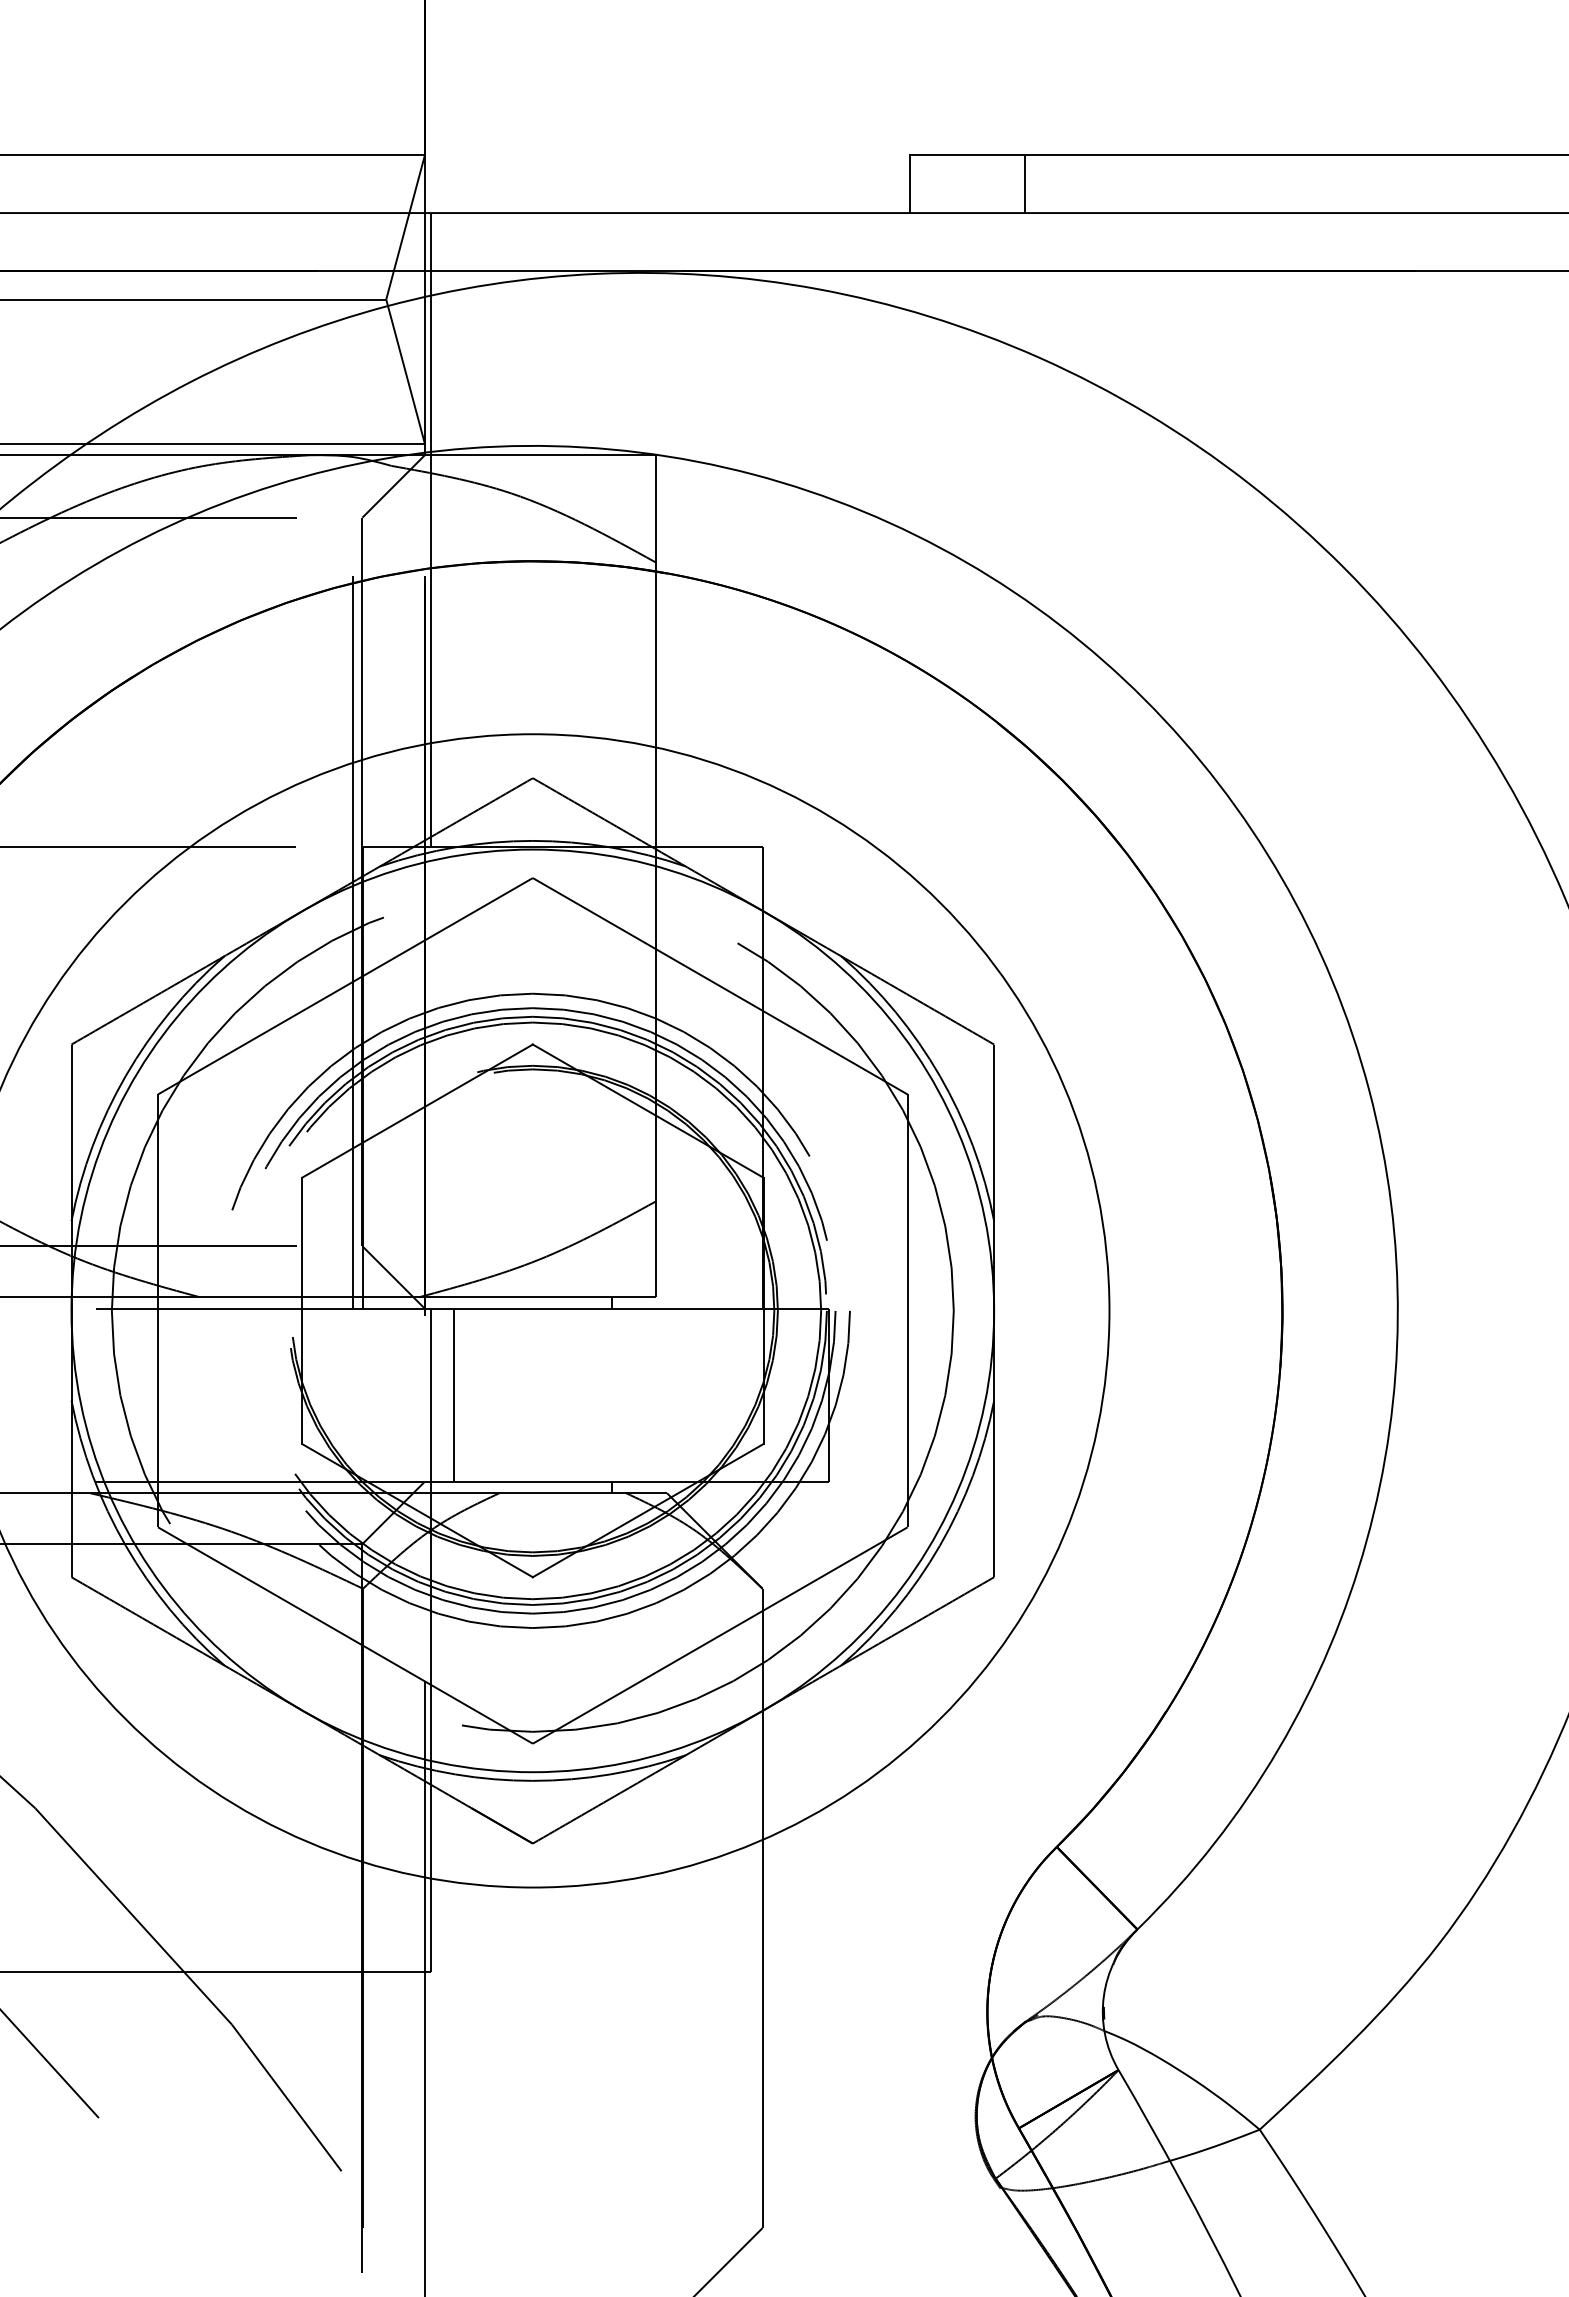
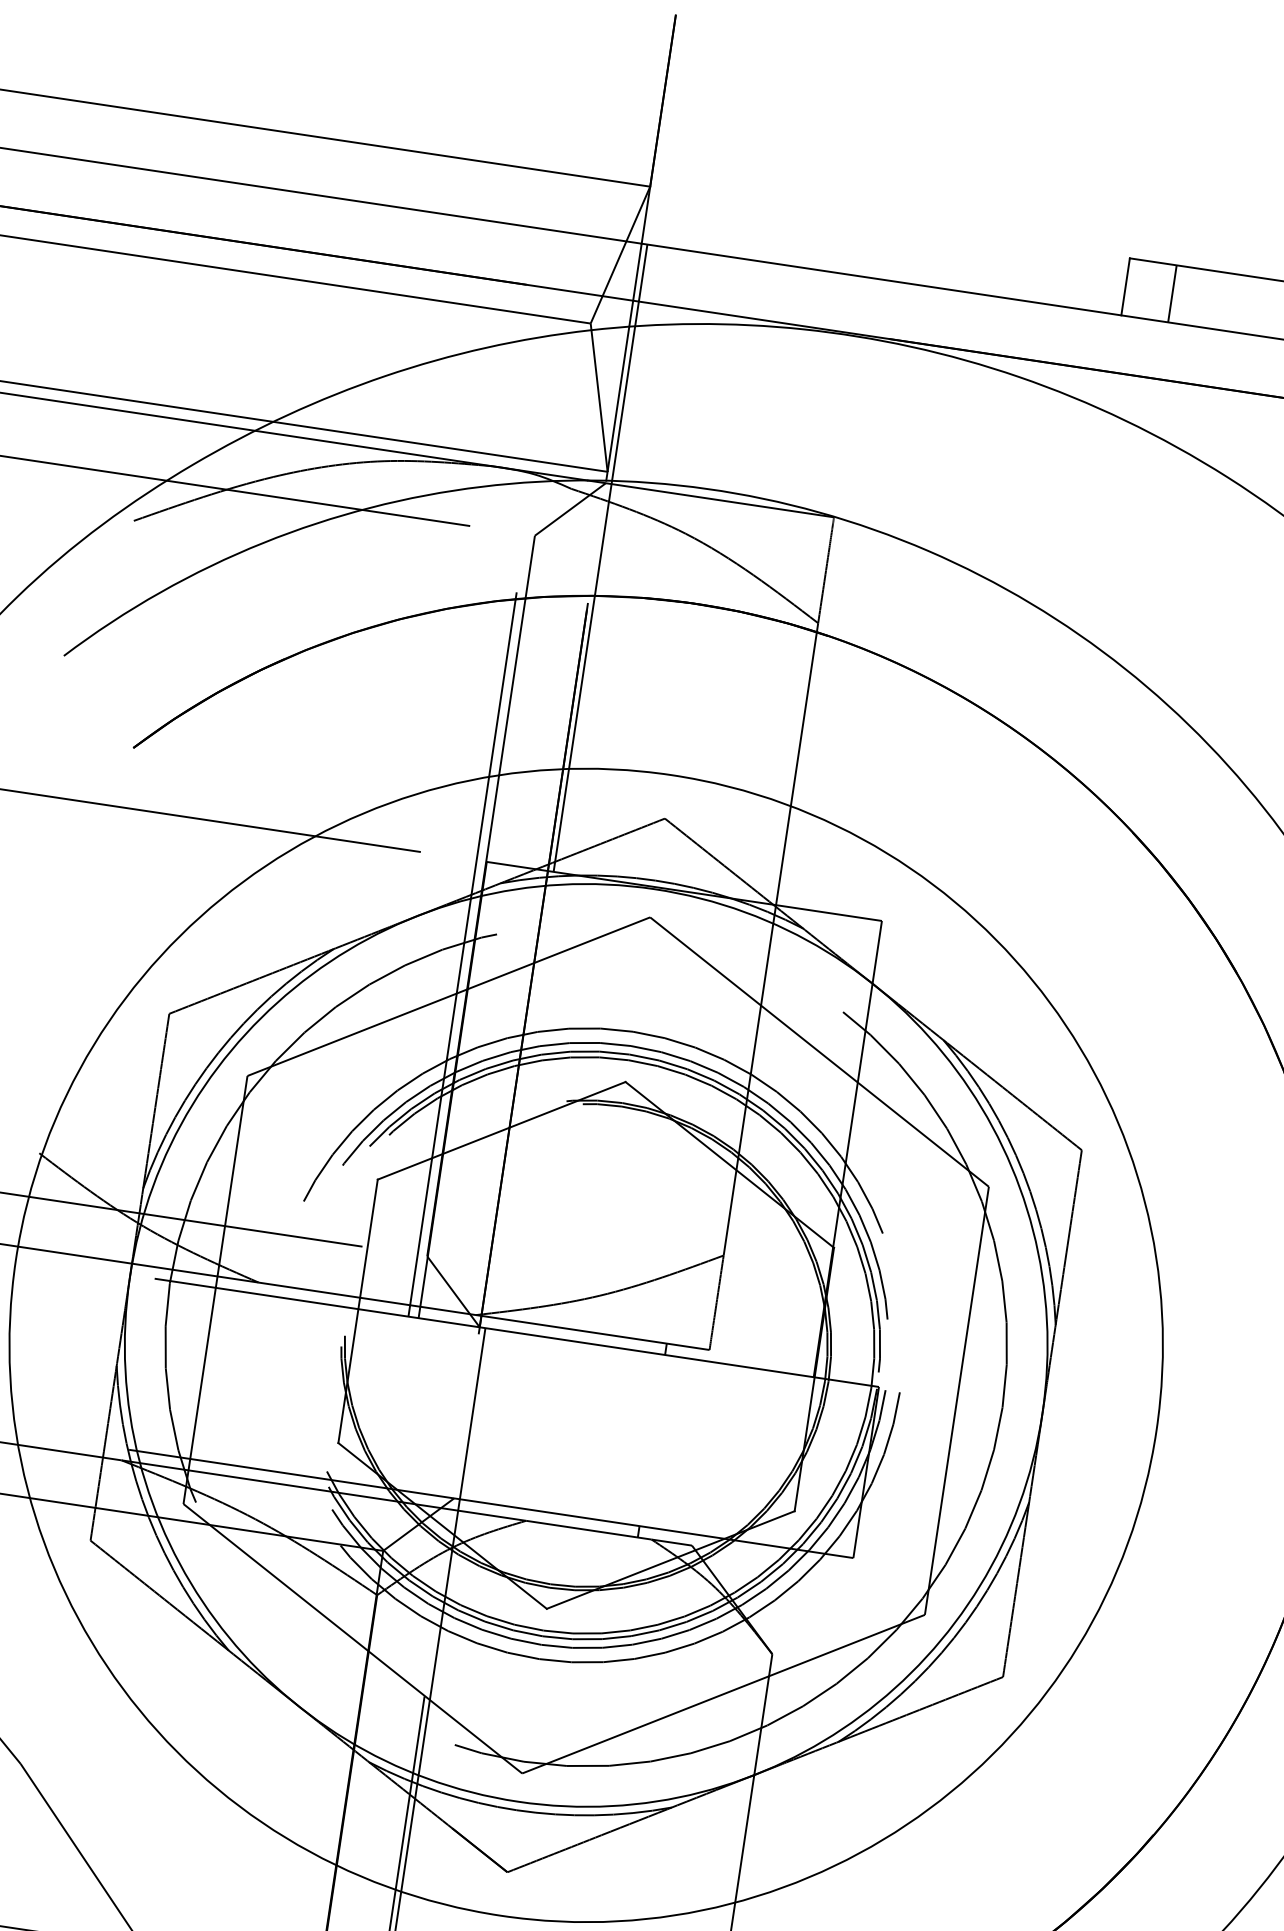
line: (1025, 184) -> (1172, 294), moved
line: (453, 1394) -> (495, 1416), removed

